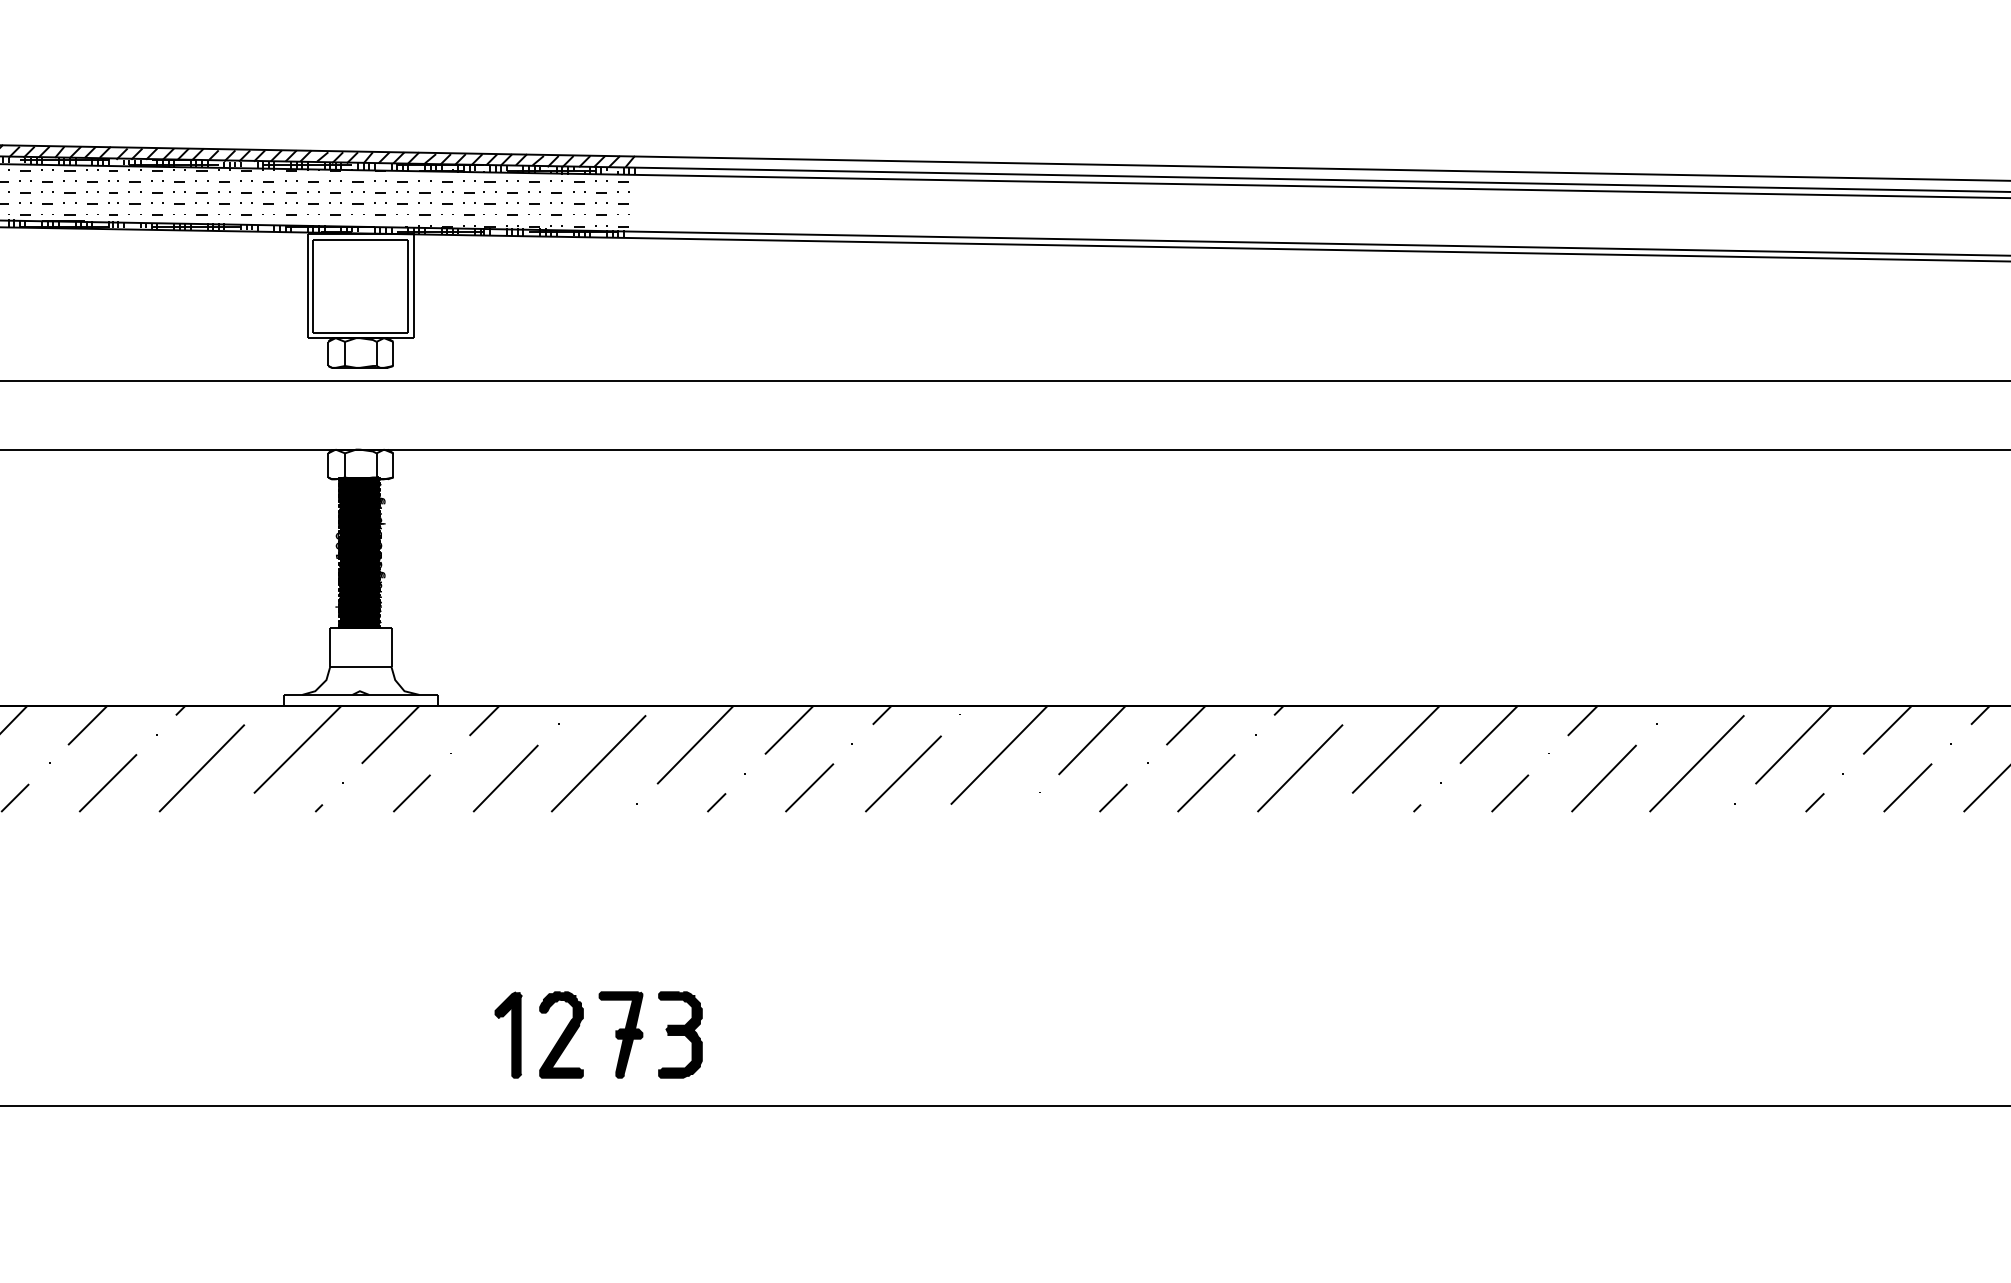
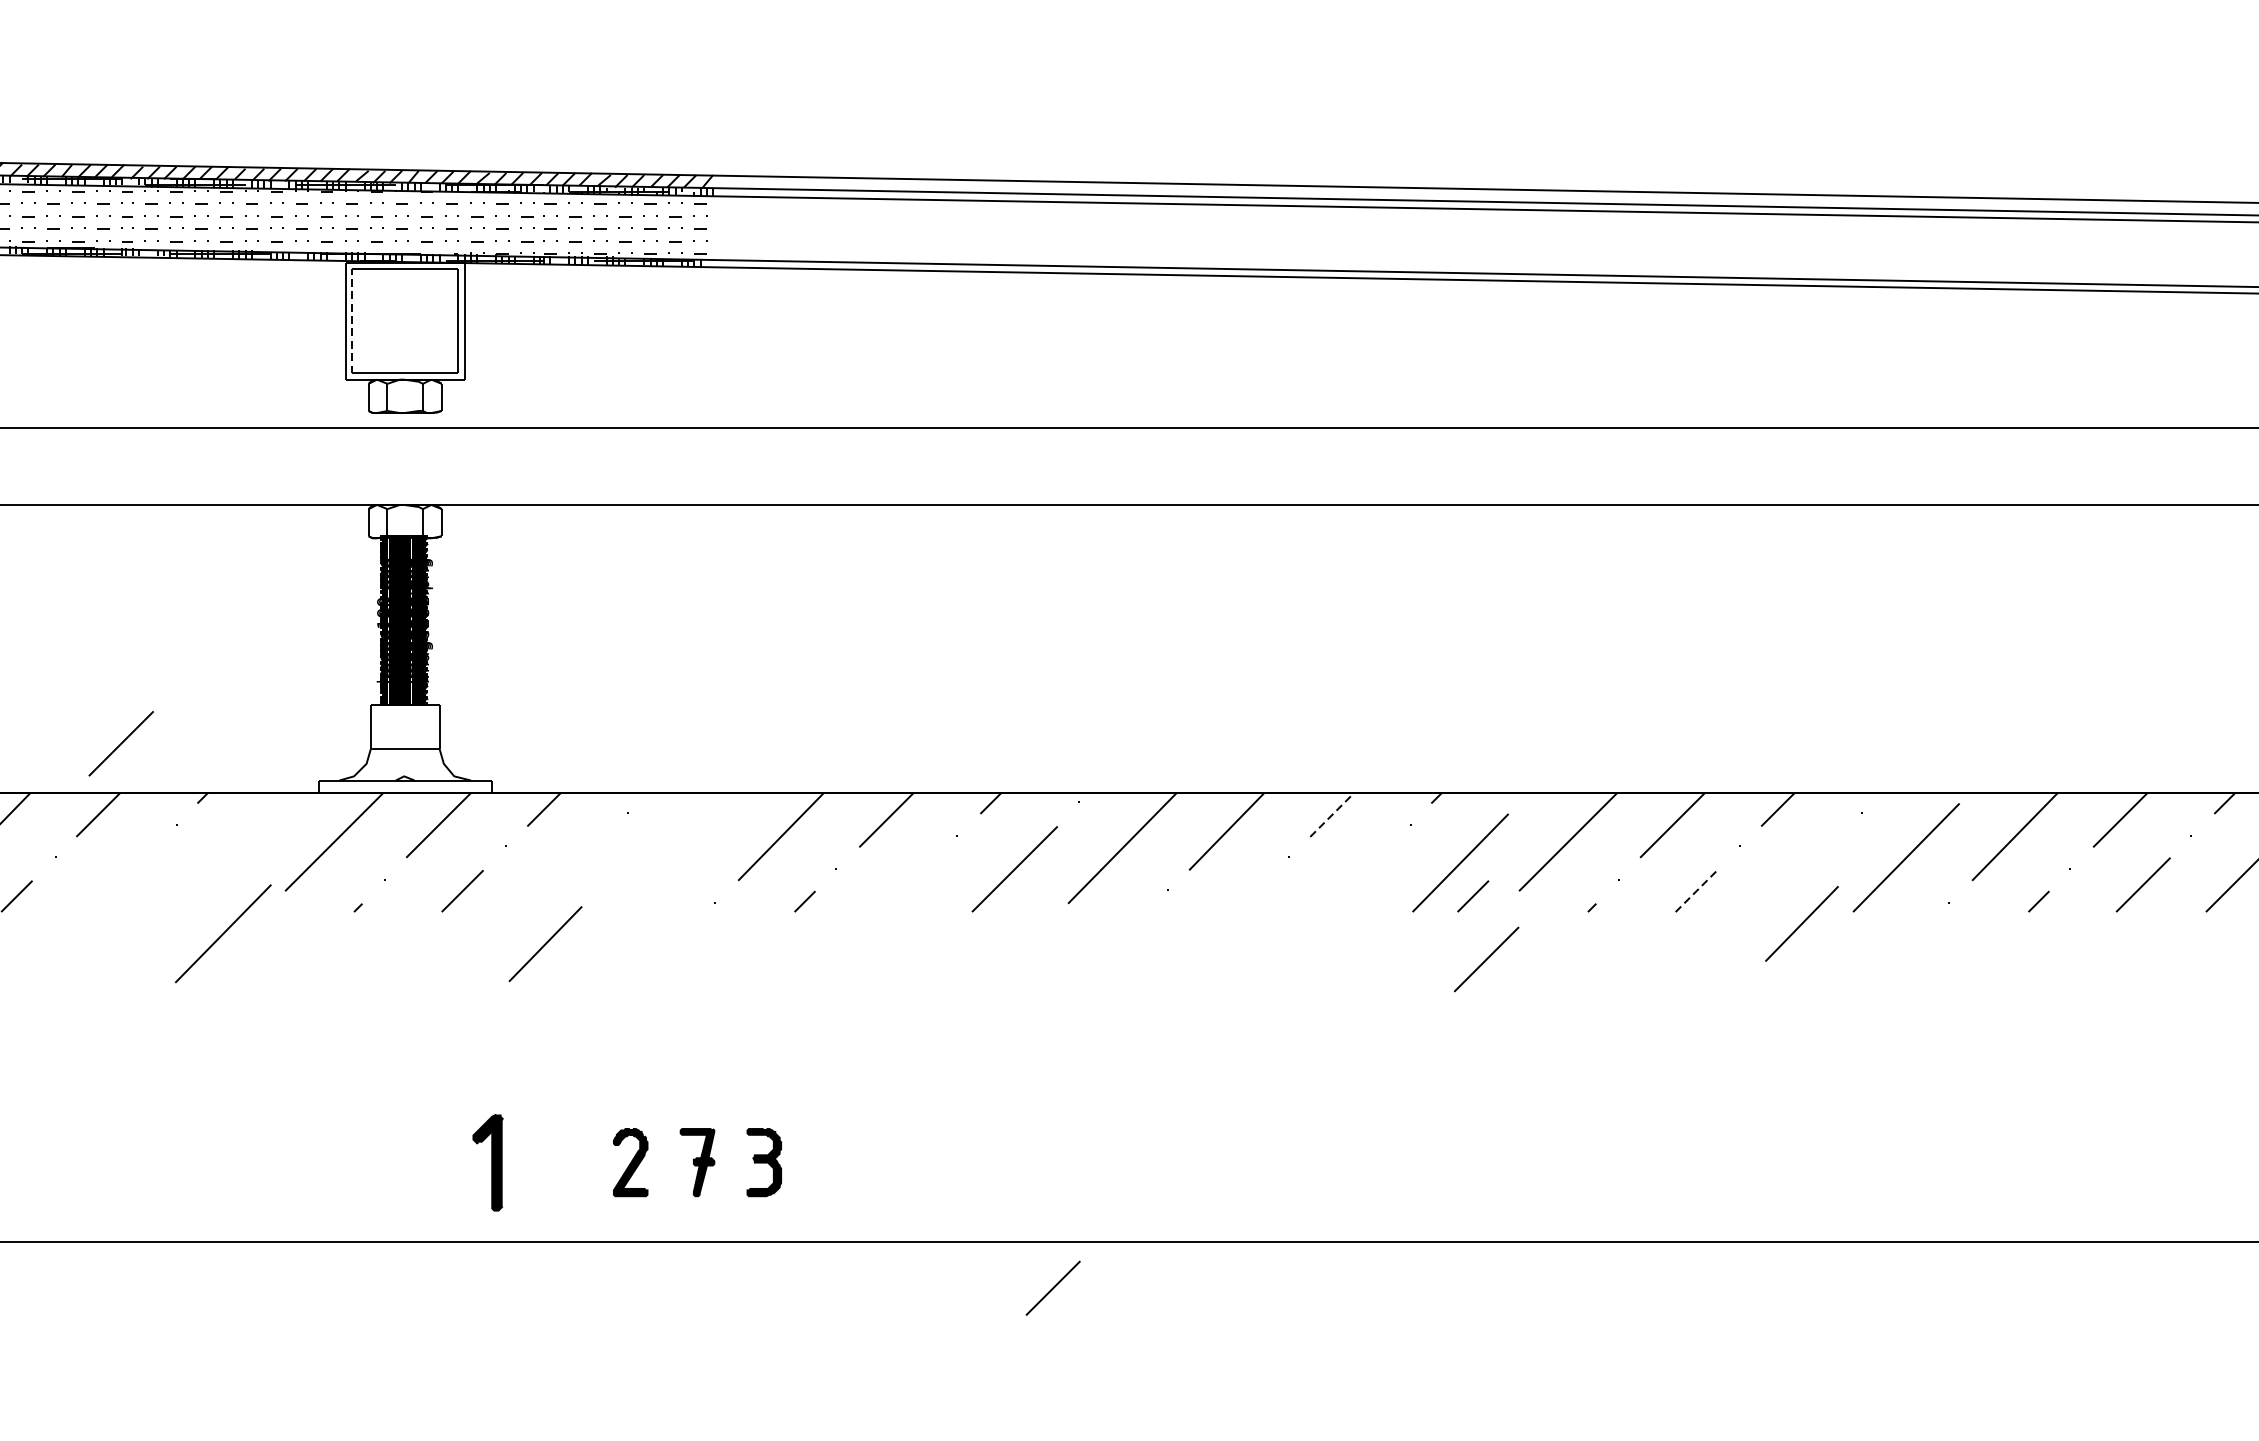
line: (313, 285) -> (352, 320), solid -> dashed
line: (1185, 725) -> (1331, 814), solid -> dashed
line: (598, 763) -> (672, 857), removed
line: (201, 768) -> (222, 933), moved
line: (505, 778) -> (545, 944), moved
line: (1603, 778) -> (1801, 923), moved
line: (107, 783) -> (120, 744), moved
line: (1206, 783) -> (1486, 959), moved
line: (809, 787) -> (1053, 1287), moved
line: (1510, 793) -> (1696, 891), solid -> dashed
line: (1113, 797) -> (1473, 895), moved
part: (508, 1034) -> (487, 1162), moved
part: (561, 1034) -> (630, 1162), size x0.7
part: (620, 1034) -> (696, 1162), size x0.7
part: (680, 1034) -> (764, 1162), size x0.7

